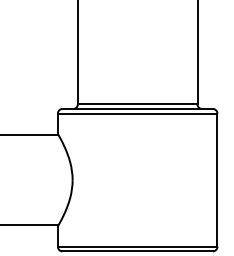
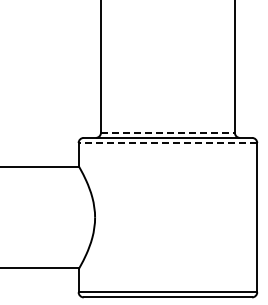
line: (137, 104) -> (167, 132), solid -> dashed
line: (137, 113) -> (167, 143), solid -> dashed

